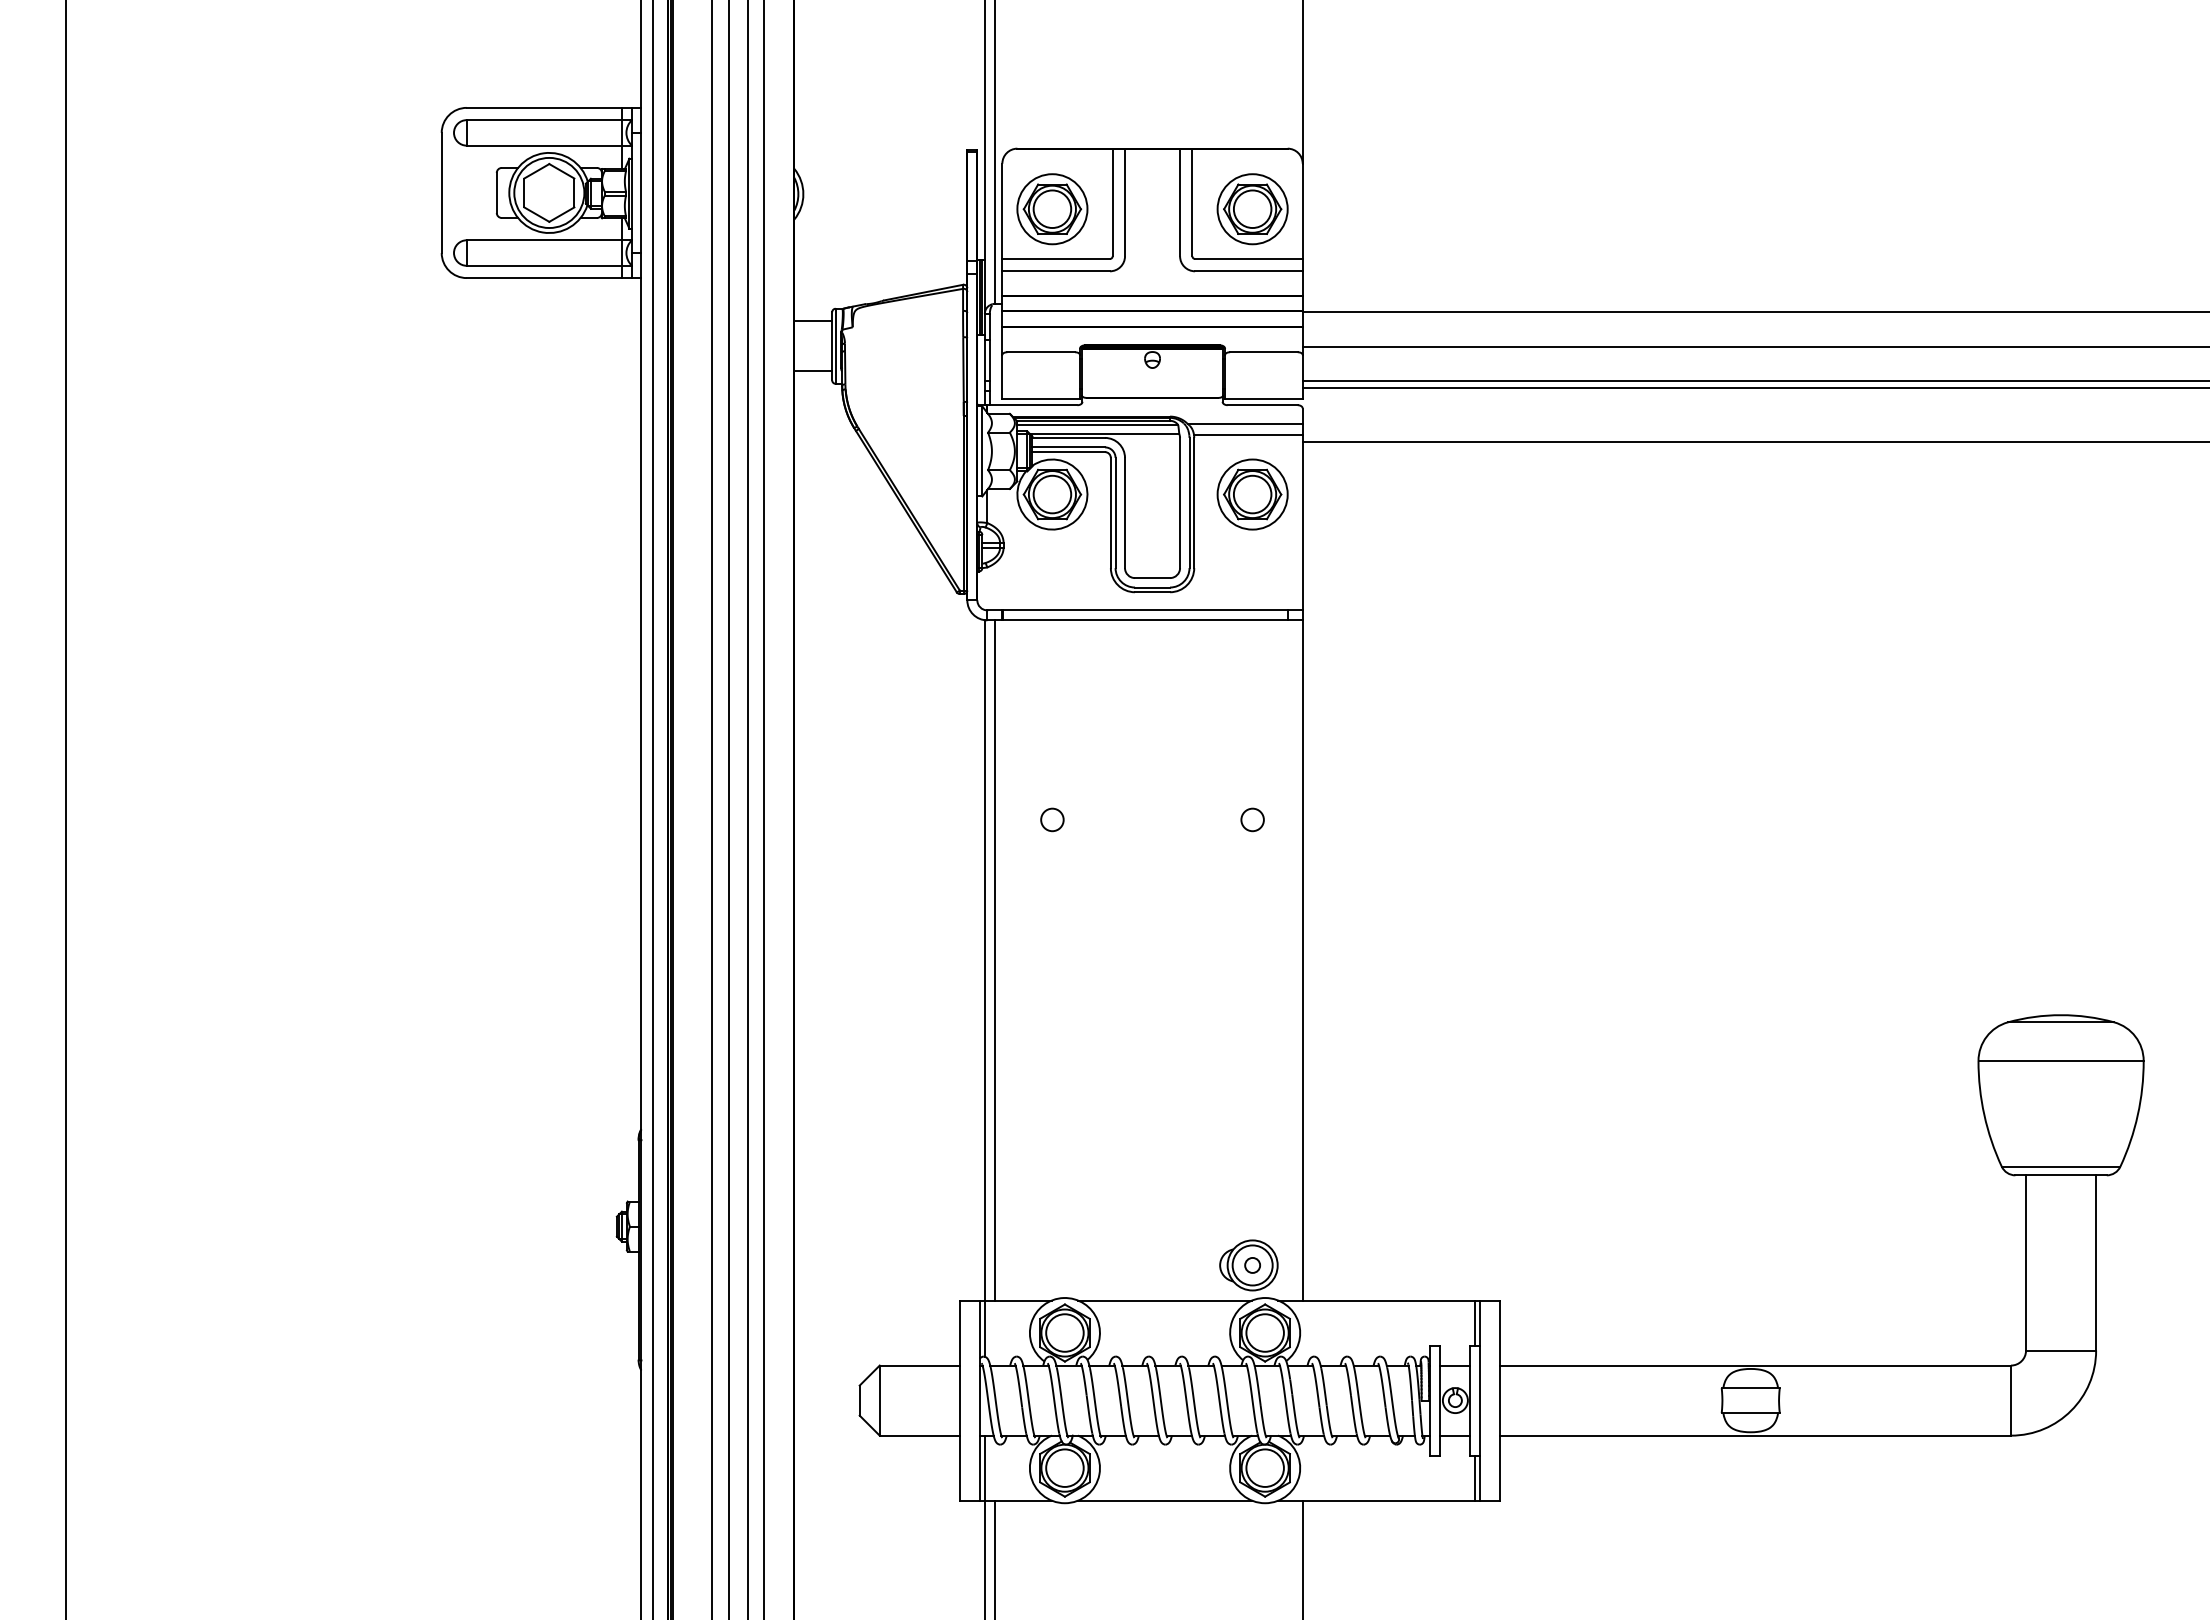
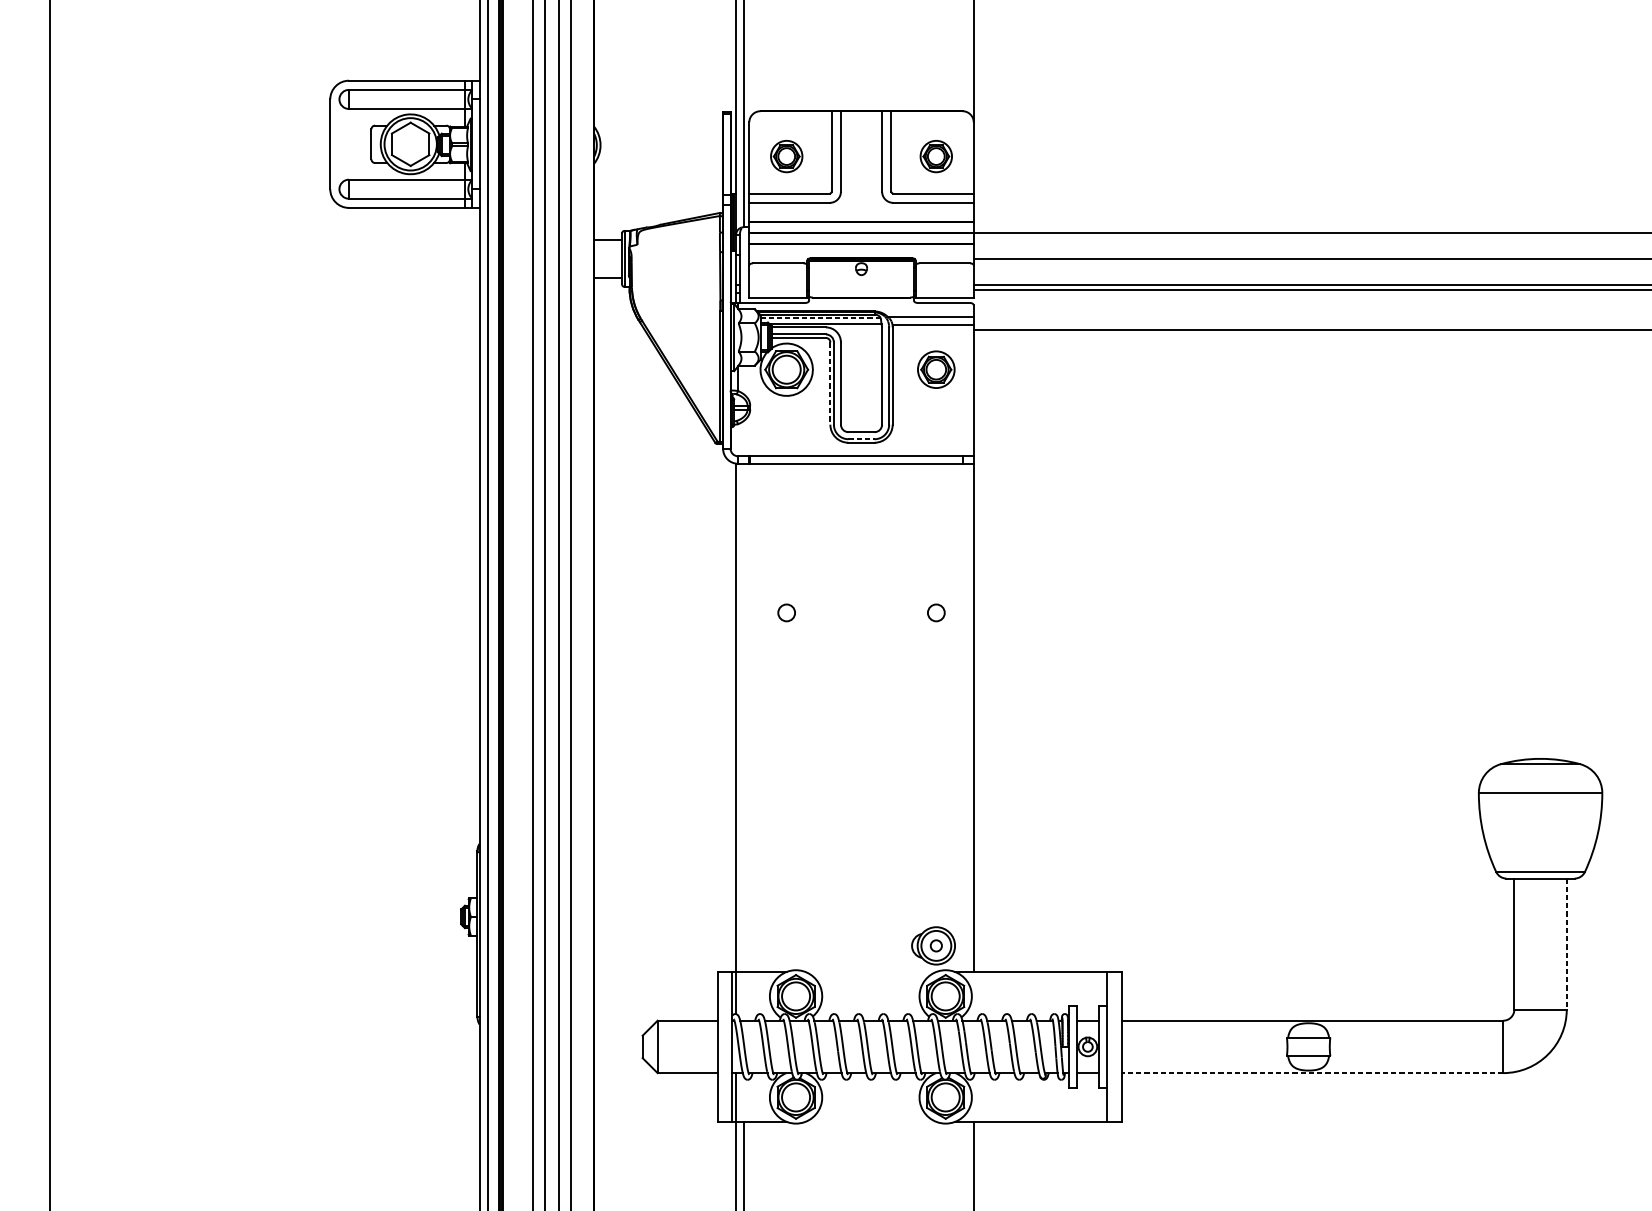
part: (1052, 209) -> (786, 156), size x0.6
part: (1252, 209) -> (936, 156), size x0.6
line: (1098, 425) -> (821, 318), solid -> dashed
part: (1252, 494) -> (936, 369), size x0.7
line: (1110, 513) -> (830, 383), solid -> dashed
line: (1152, 587) -> (861, 439), solid -> dashed
line: (994, 960) -> (743, 717), removed
line: (2096, 1262) -> (1567, 943), solid -> dashed
line: (1164, 1300) -> (870, 972), removed
line: (1475, 1322) -> (1102, 988), removed
line: (1755, 1435) -> (1312, 1072), solid -> dashed
line: (1475, 1477) -> (1102, 1104), removed
line: (1164, 1500) -> (870, 1121), removed

